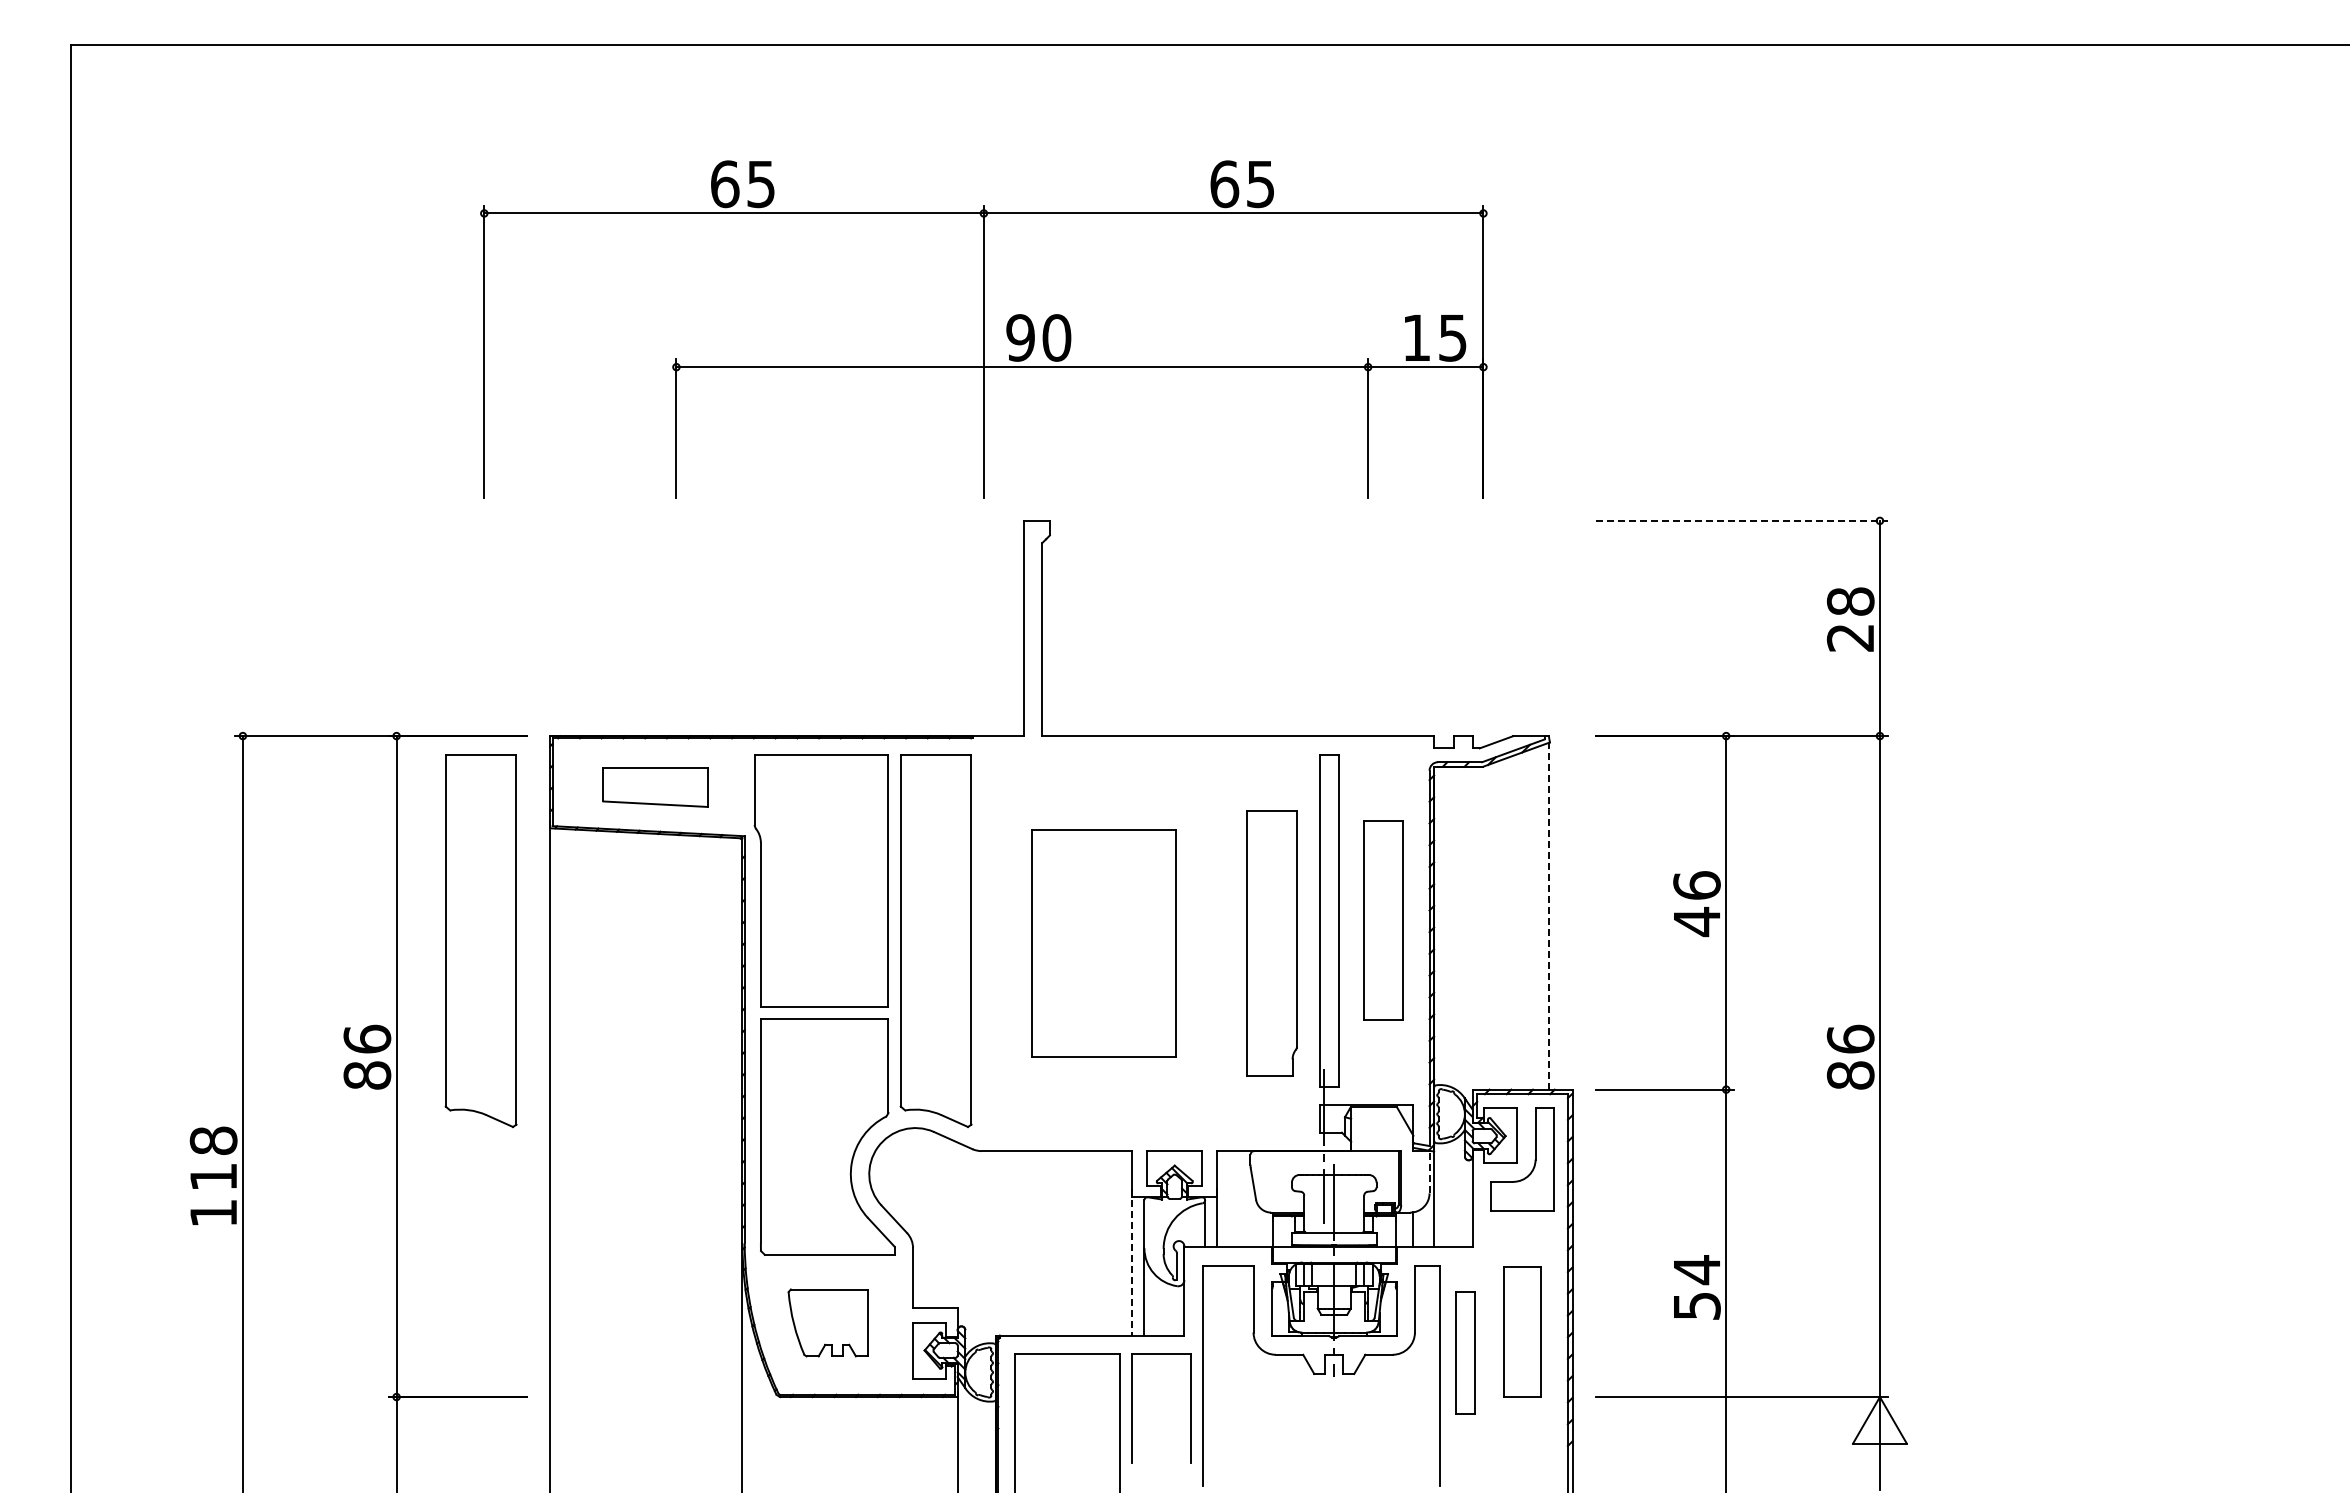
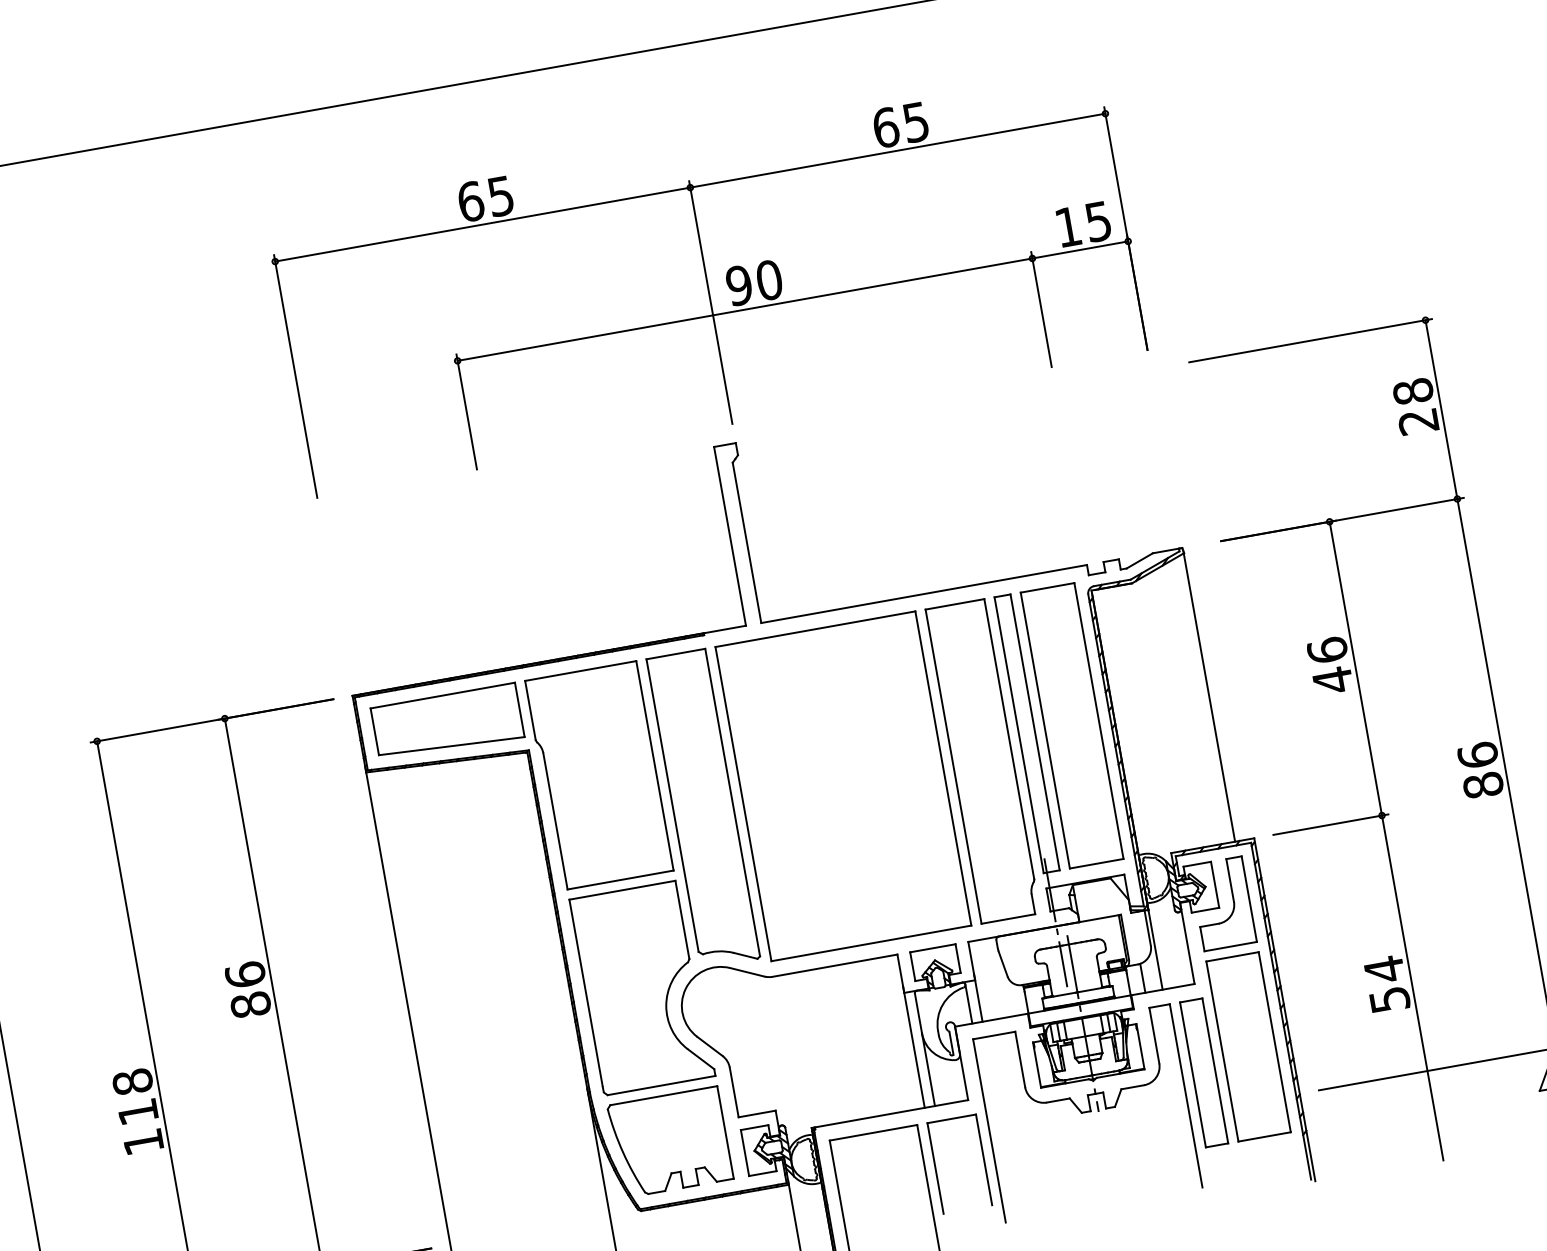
part: (983, 329) -> (707, 284), moved
line: (1742, 520) -> (1311, 340), dashed -> solid
part: (655, 787) -> (447, 722), size x1.67
line: (1549, 913) -> (1209, 695), dashed -> solid
part: (1383, 920) -> (1072, 725), size x1.67
part: (480, 940) -> (324, 876), removed
part: (1103, 943) -> (842, 786), size x1.67
part: (1272, 943) -> (983, 761), size x1.43
line: (1429, 1171) -> (1147, 927), dashed -> solid
line: (1132, 1263) -> (914, 1047), dashed -> solid
part: (828, 1322) -> (670, 1141), size x1.67
part: (1522, 1331) -> (1248, 1046), size x1.67
part: (1465, 1352) -> (1204, 1072), size x1.43

